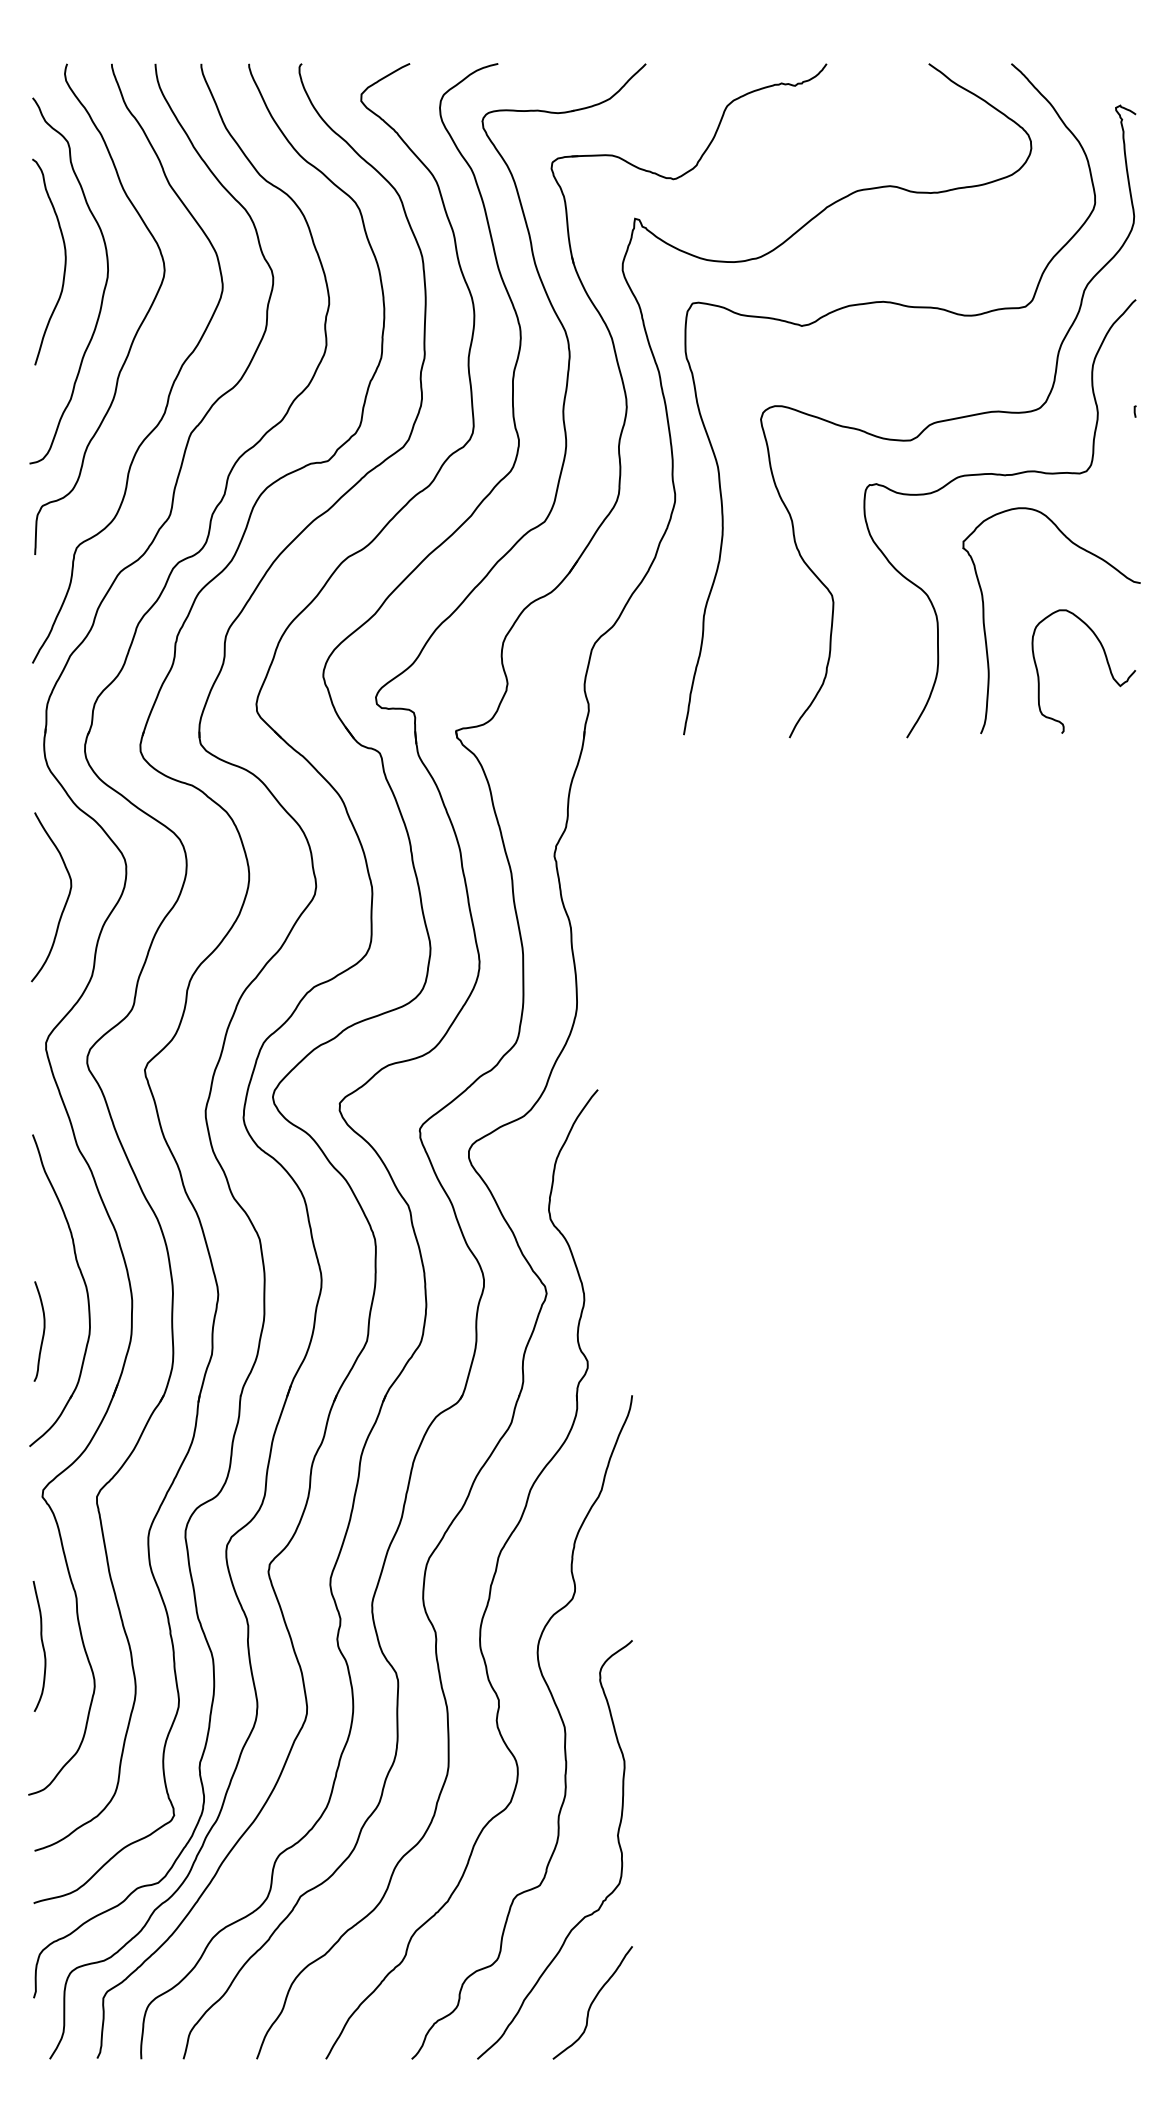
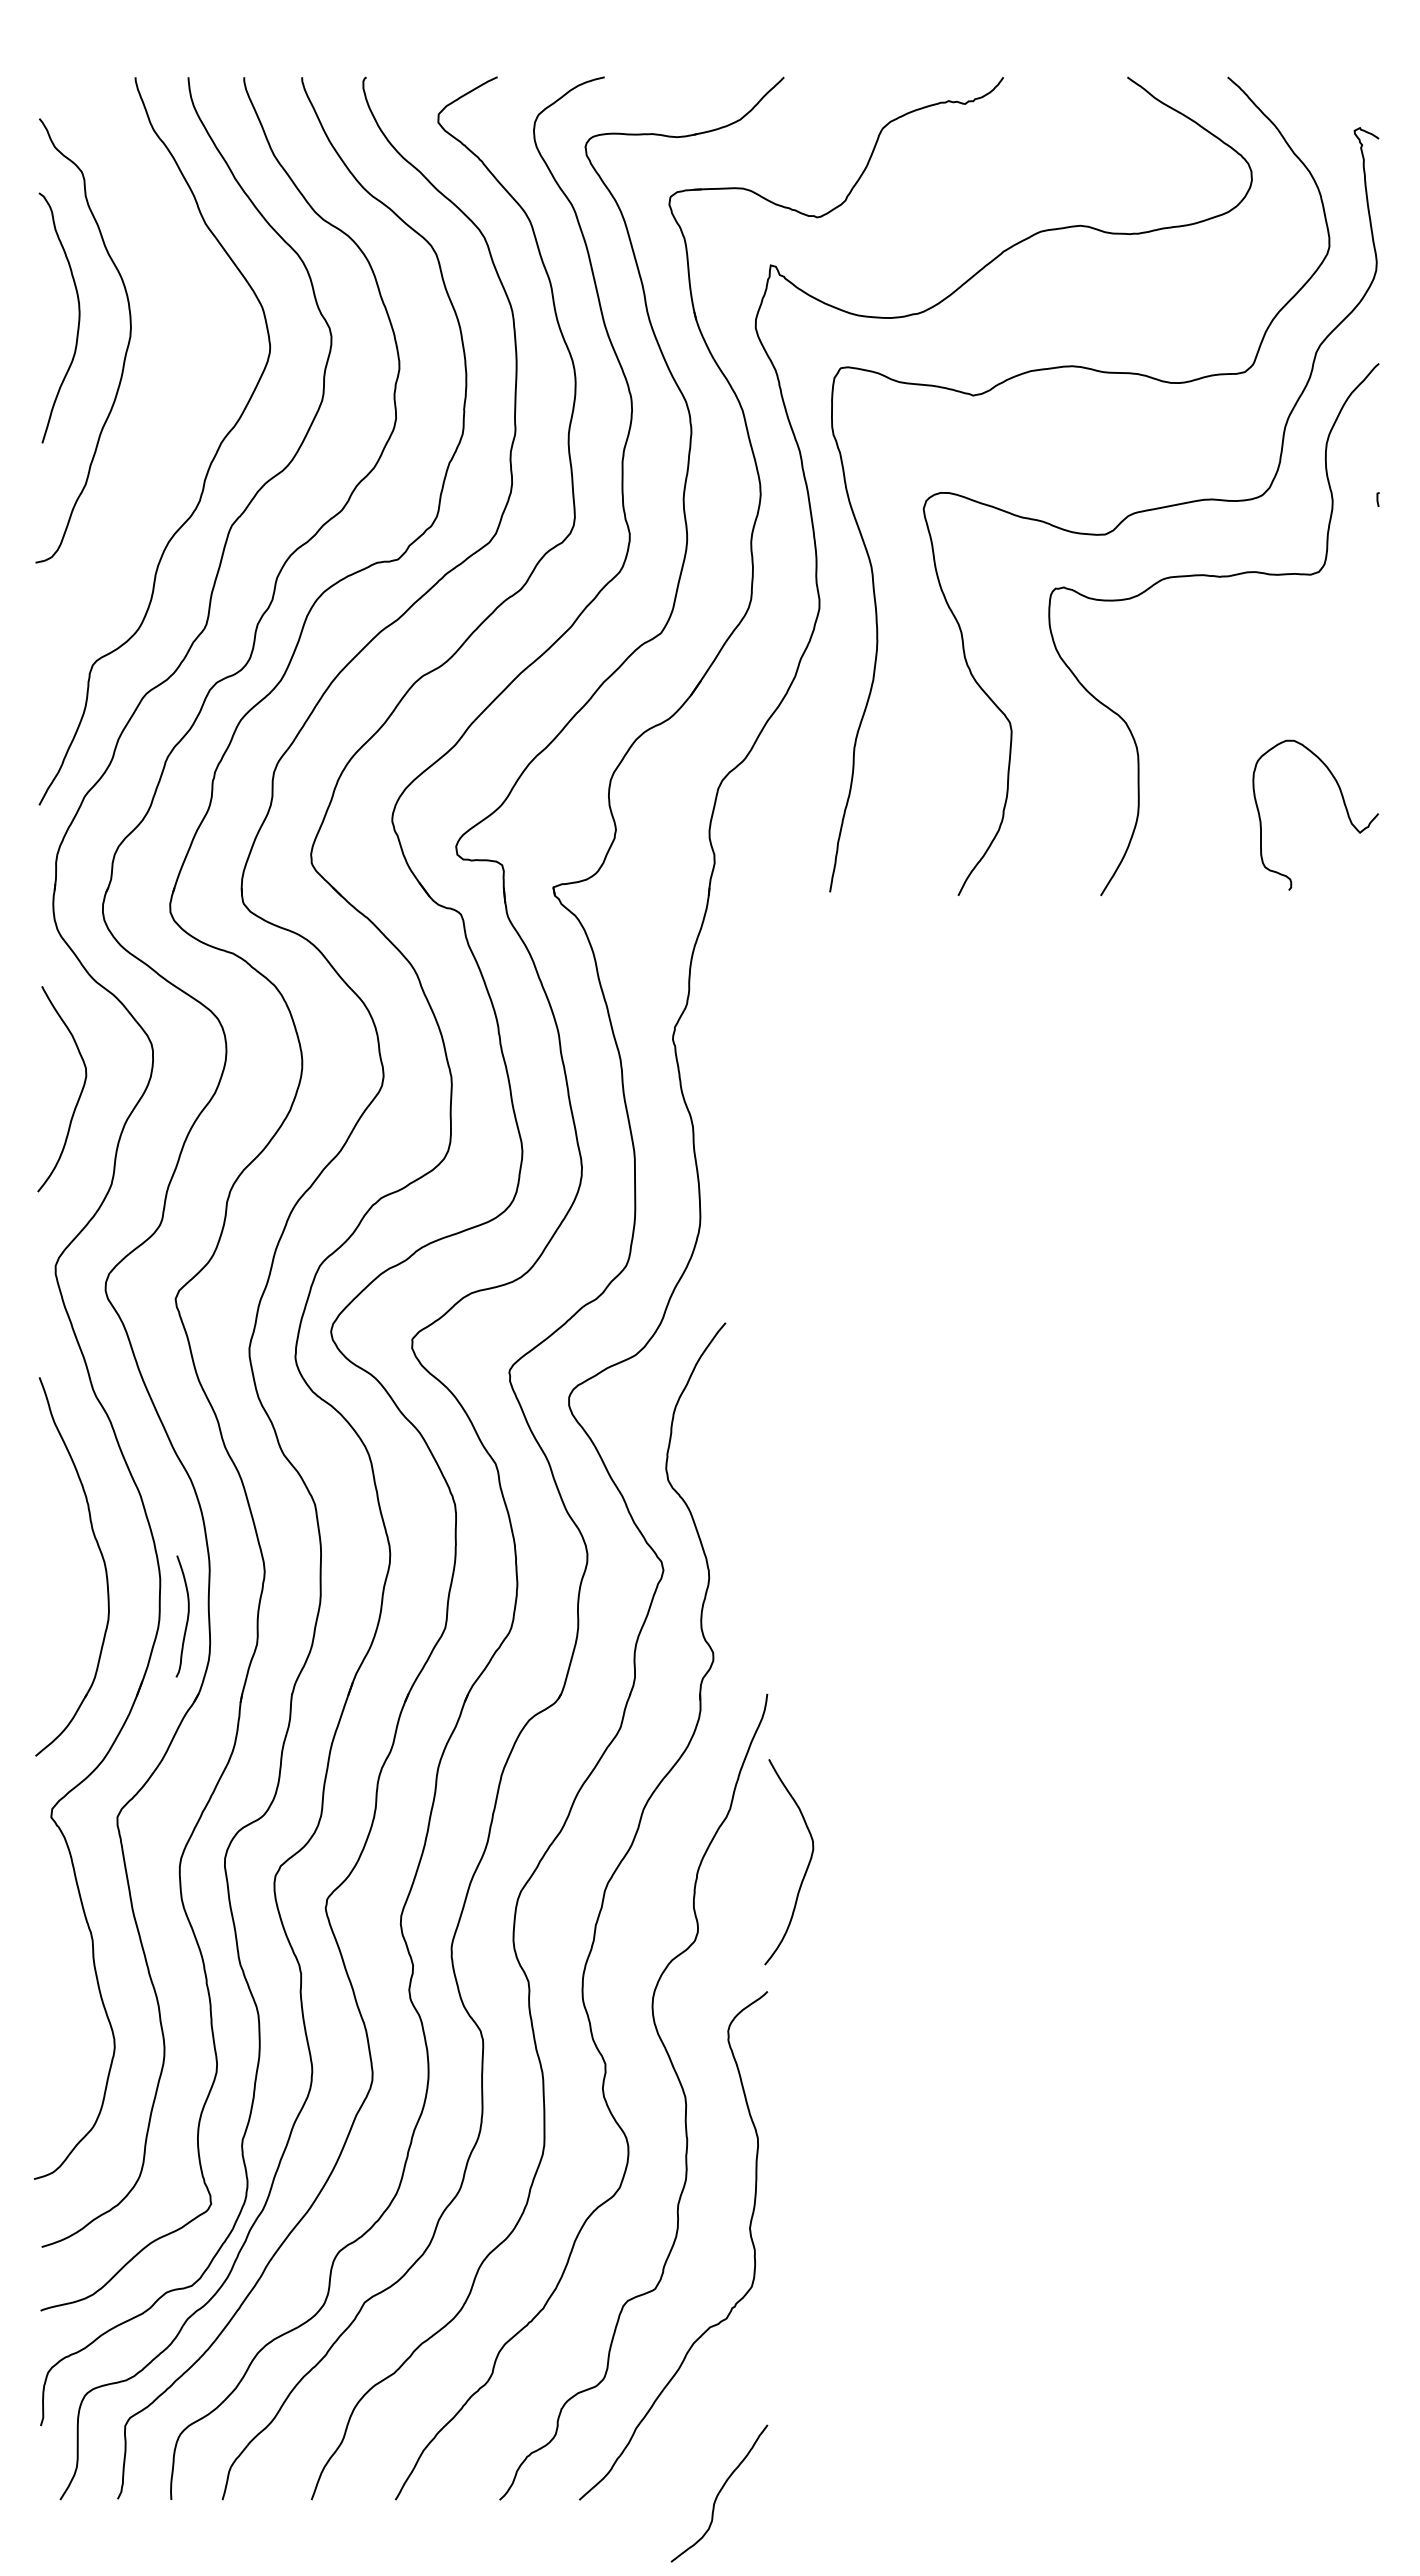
curve: (138, 328) -> (167, 398), removed
curve: (985, 630) -> (1196, 765), removed
curve: (43, 1331) -> (187, 1616), moved
curve: (664, 1538) -> (806, 1867), added
curve: (41, 1644) -> (50, 1996), removed
curve: (592, 2002) -> (719, 2493), moved

